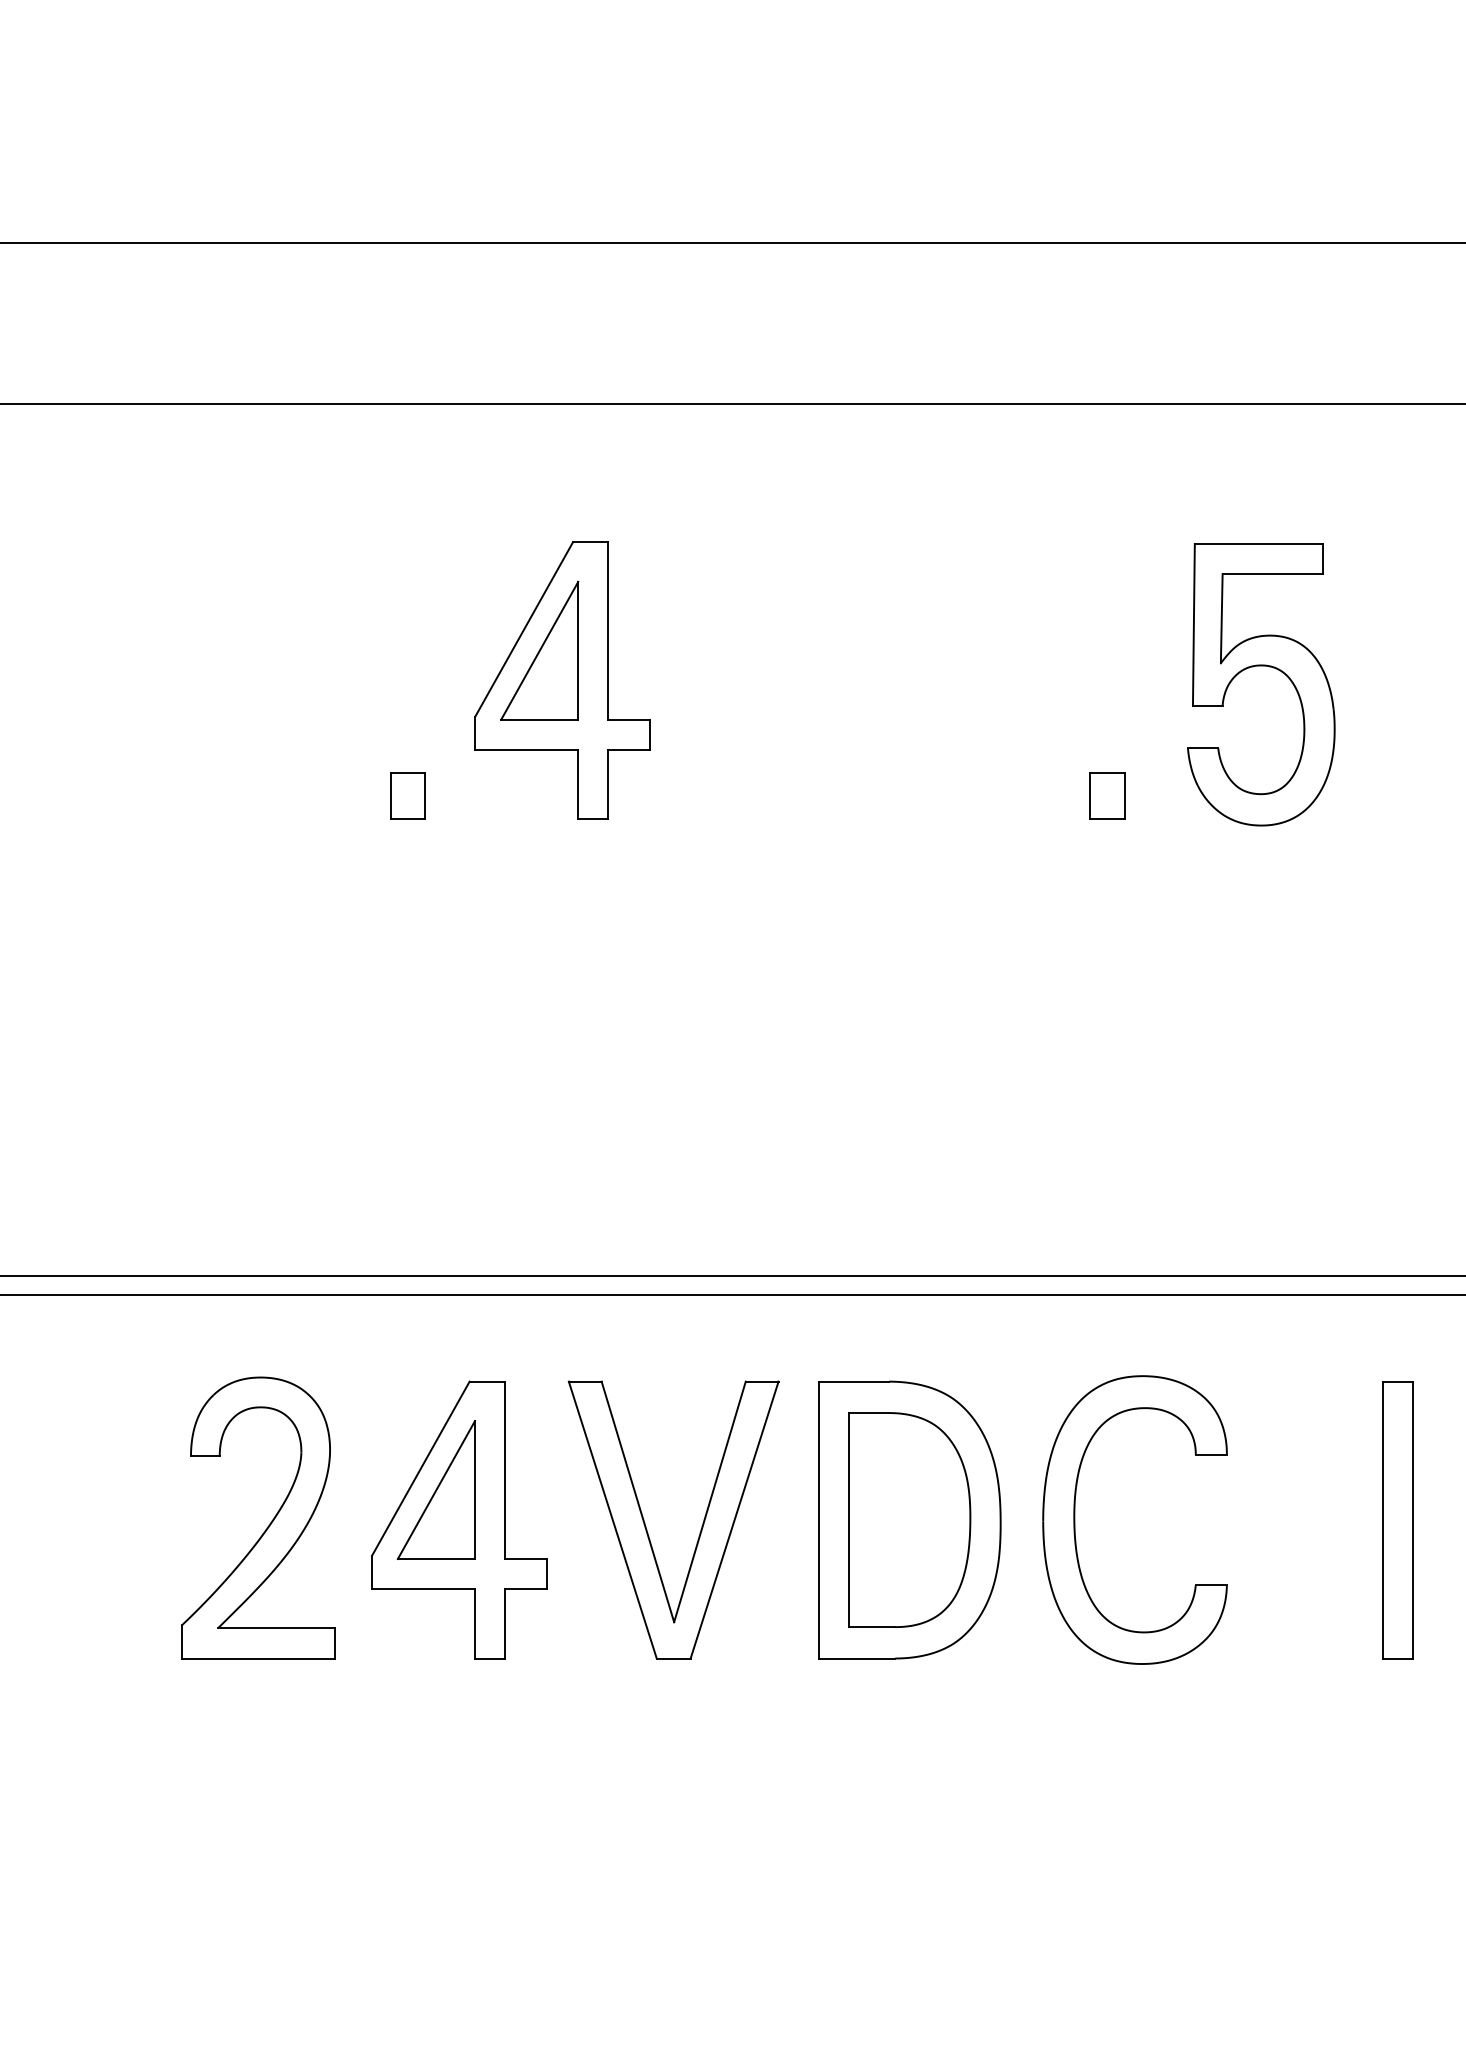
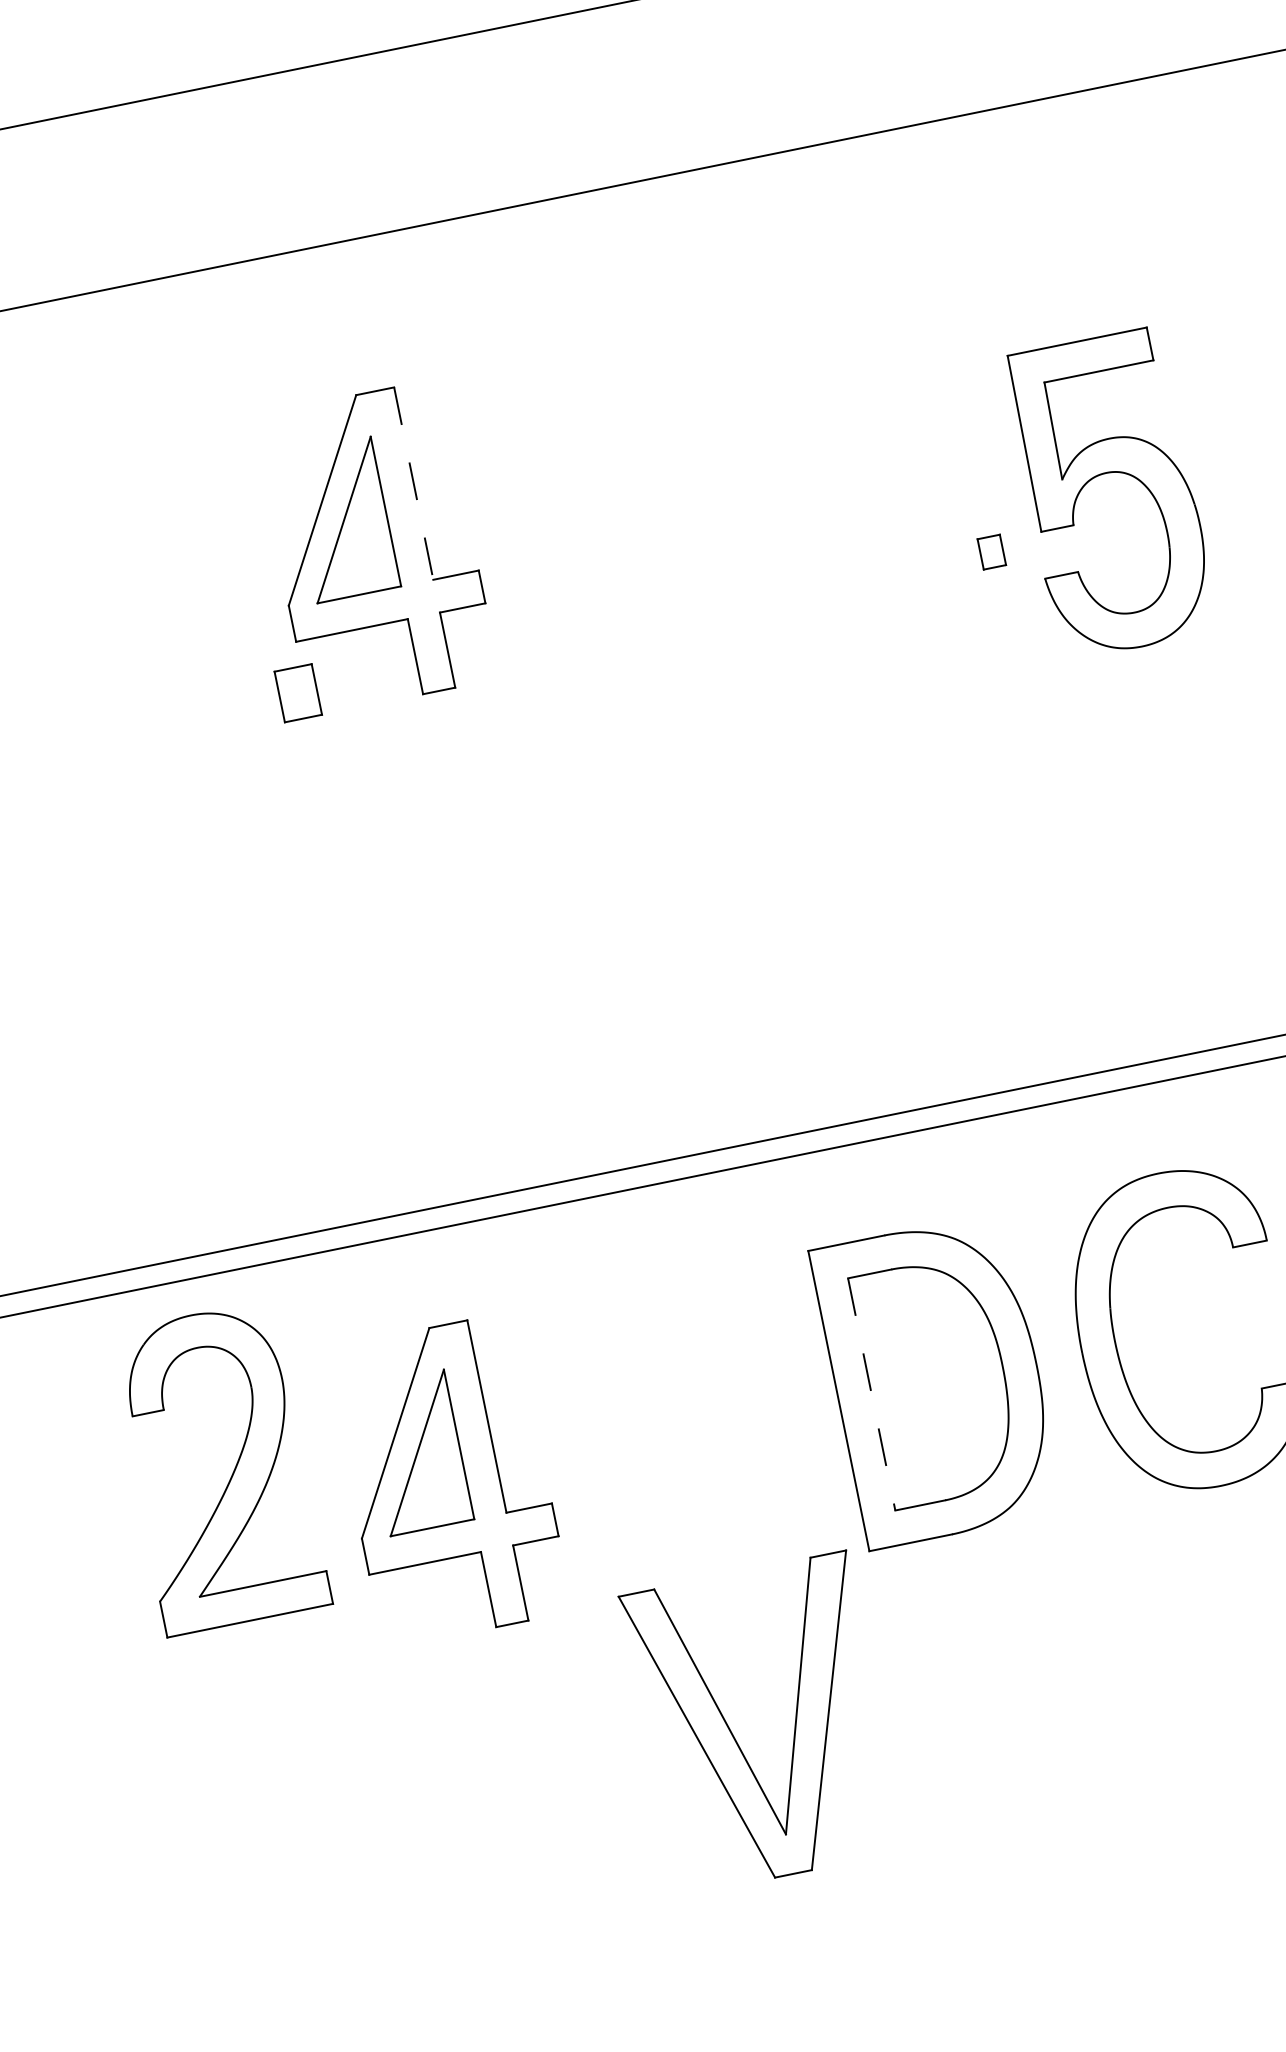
line: (607, 631) -> (413, 484), solid -> dashed
part: (1261, 666) -> (1107, 474), moved
part: (407, 795) -> (297, 692), moved
part: (1107, 795) -> (991, 551), size x0.6
line: (849, 1520) -> (871, 1394), solid -> dashed
part: (269, 1523) -> (232, 1471), moved
part: (647, 1529) -> (736, 1739), moved

